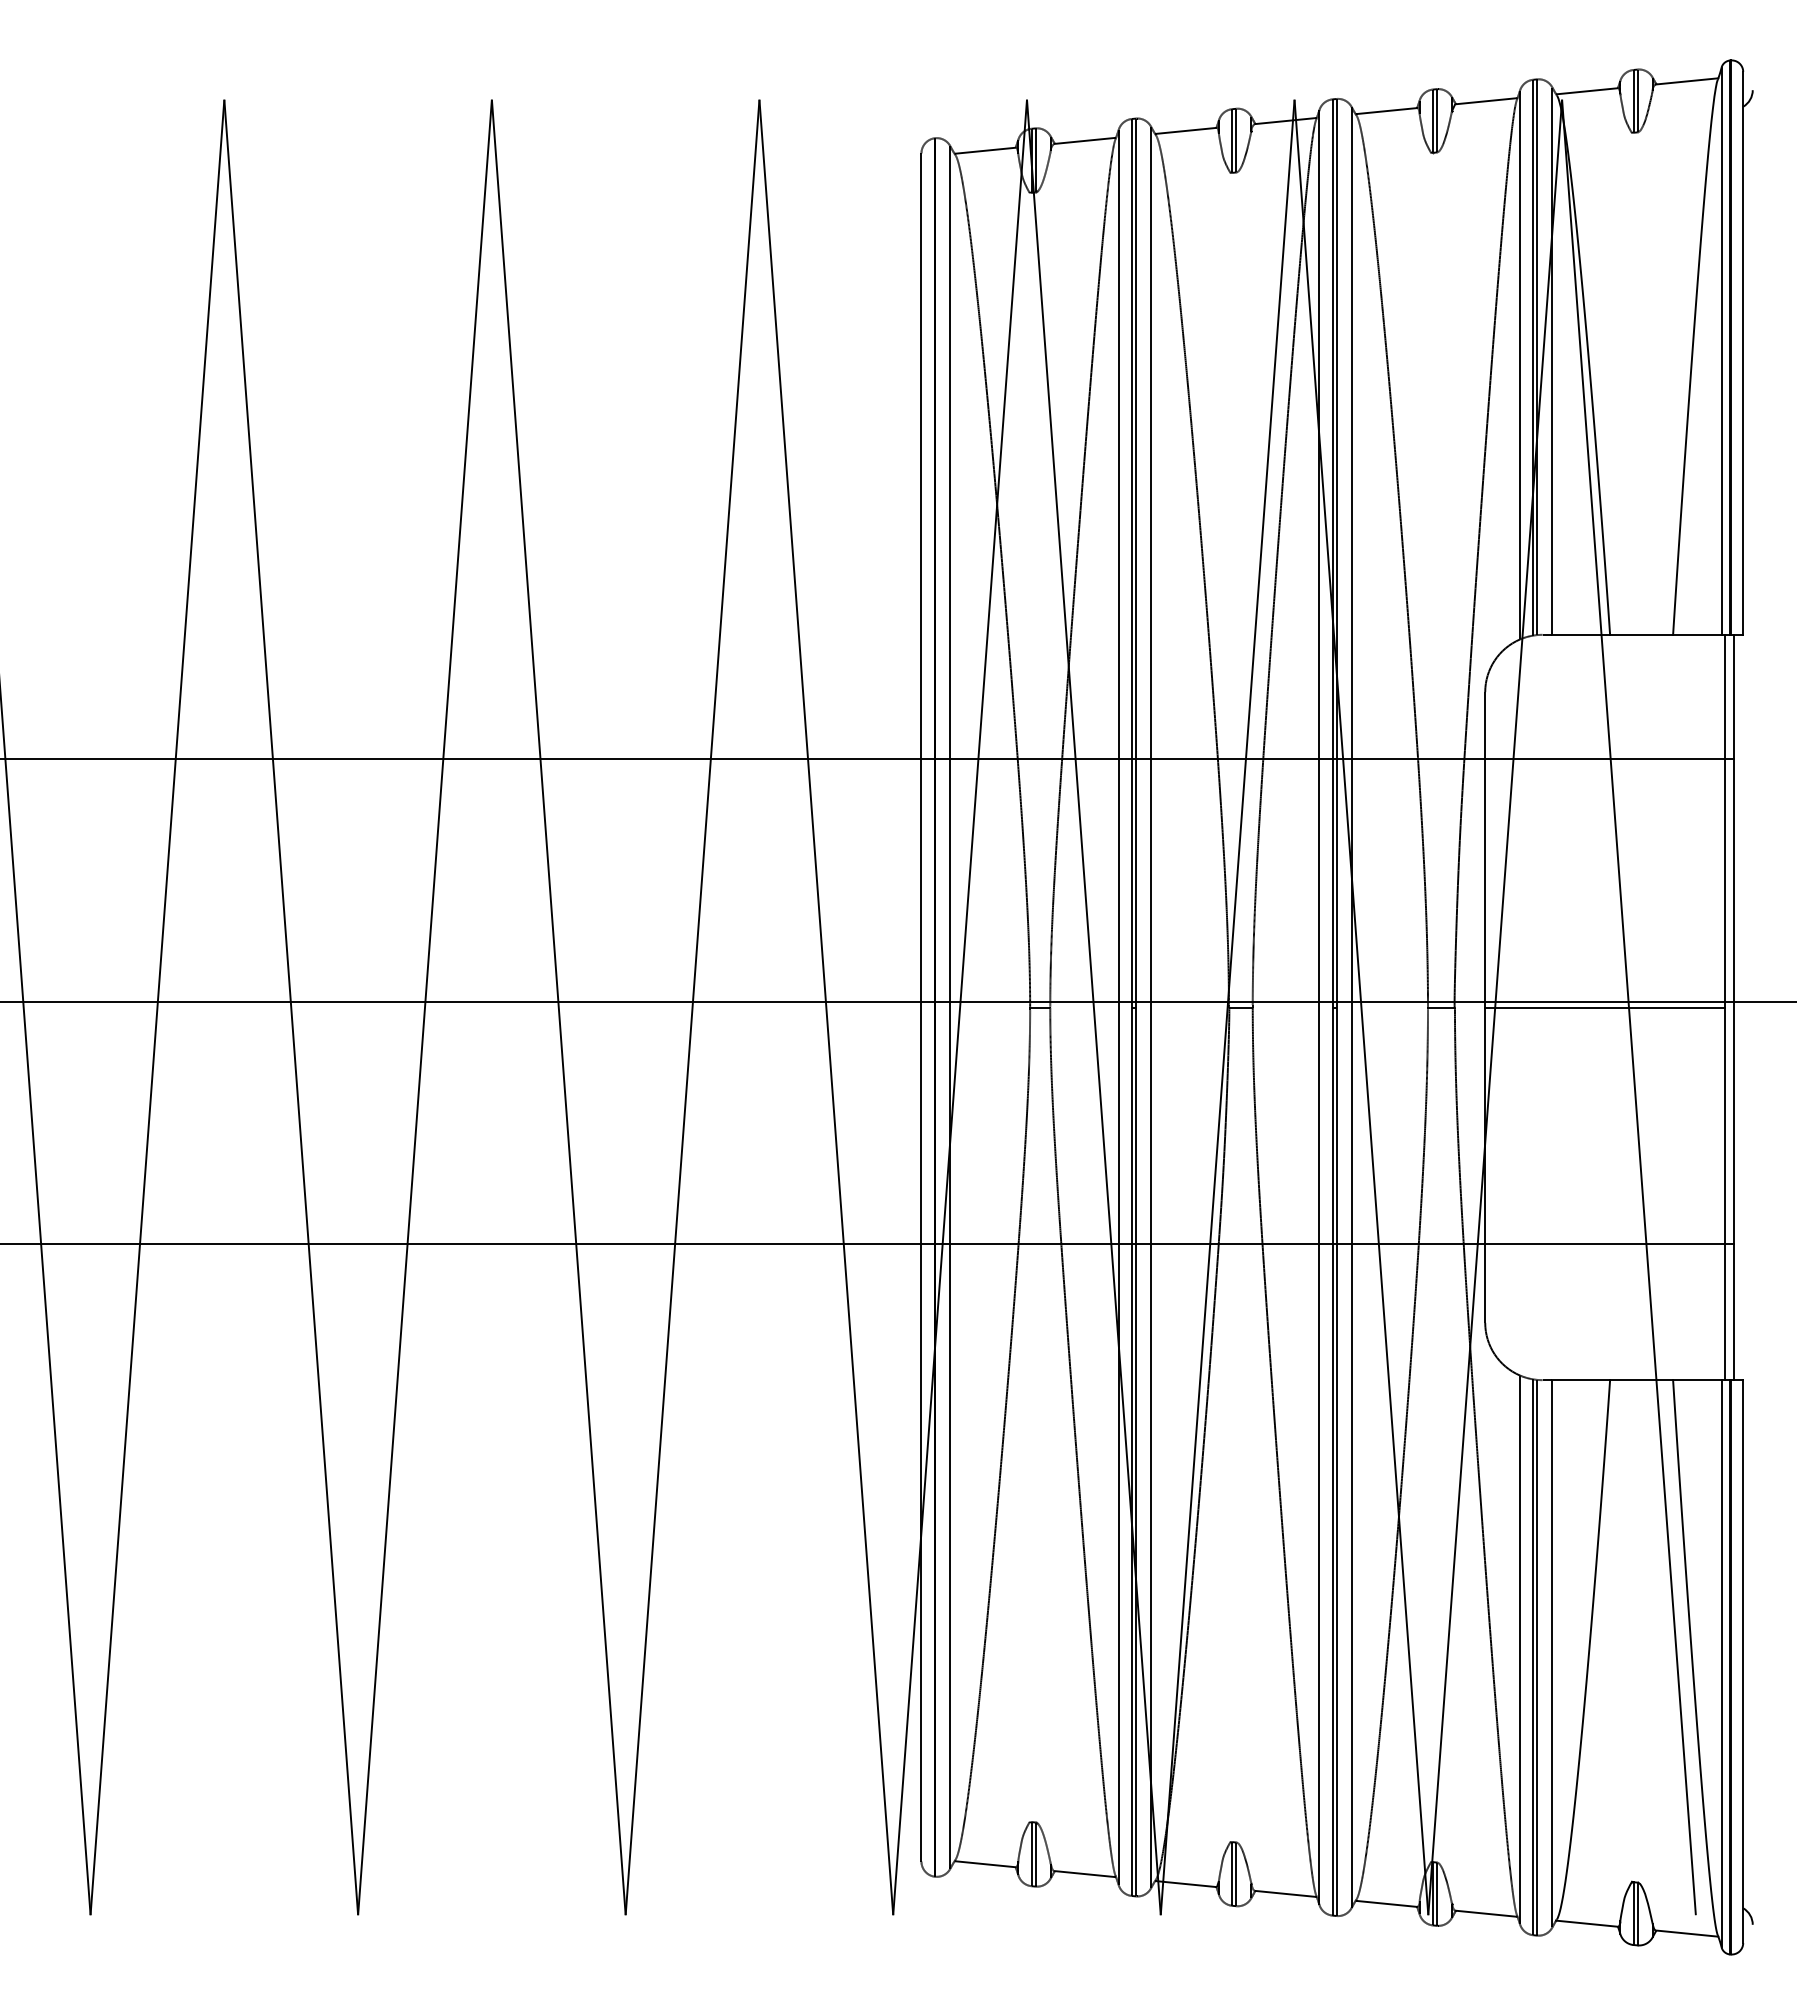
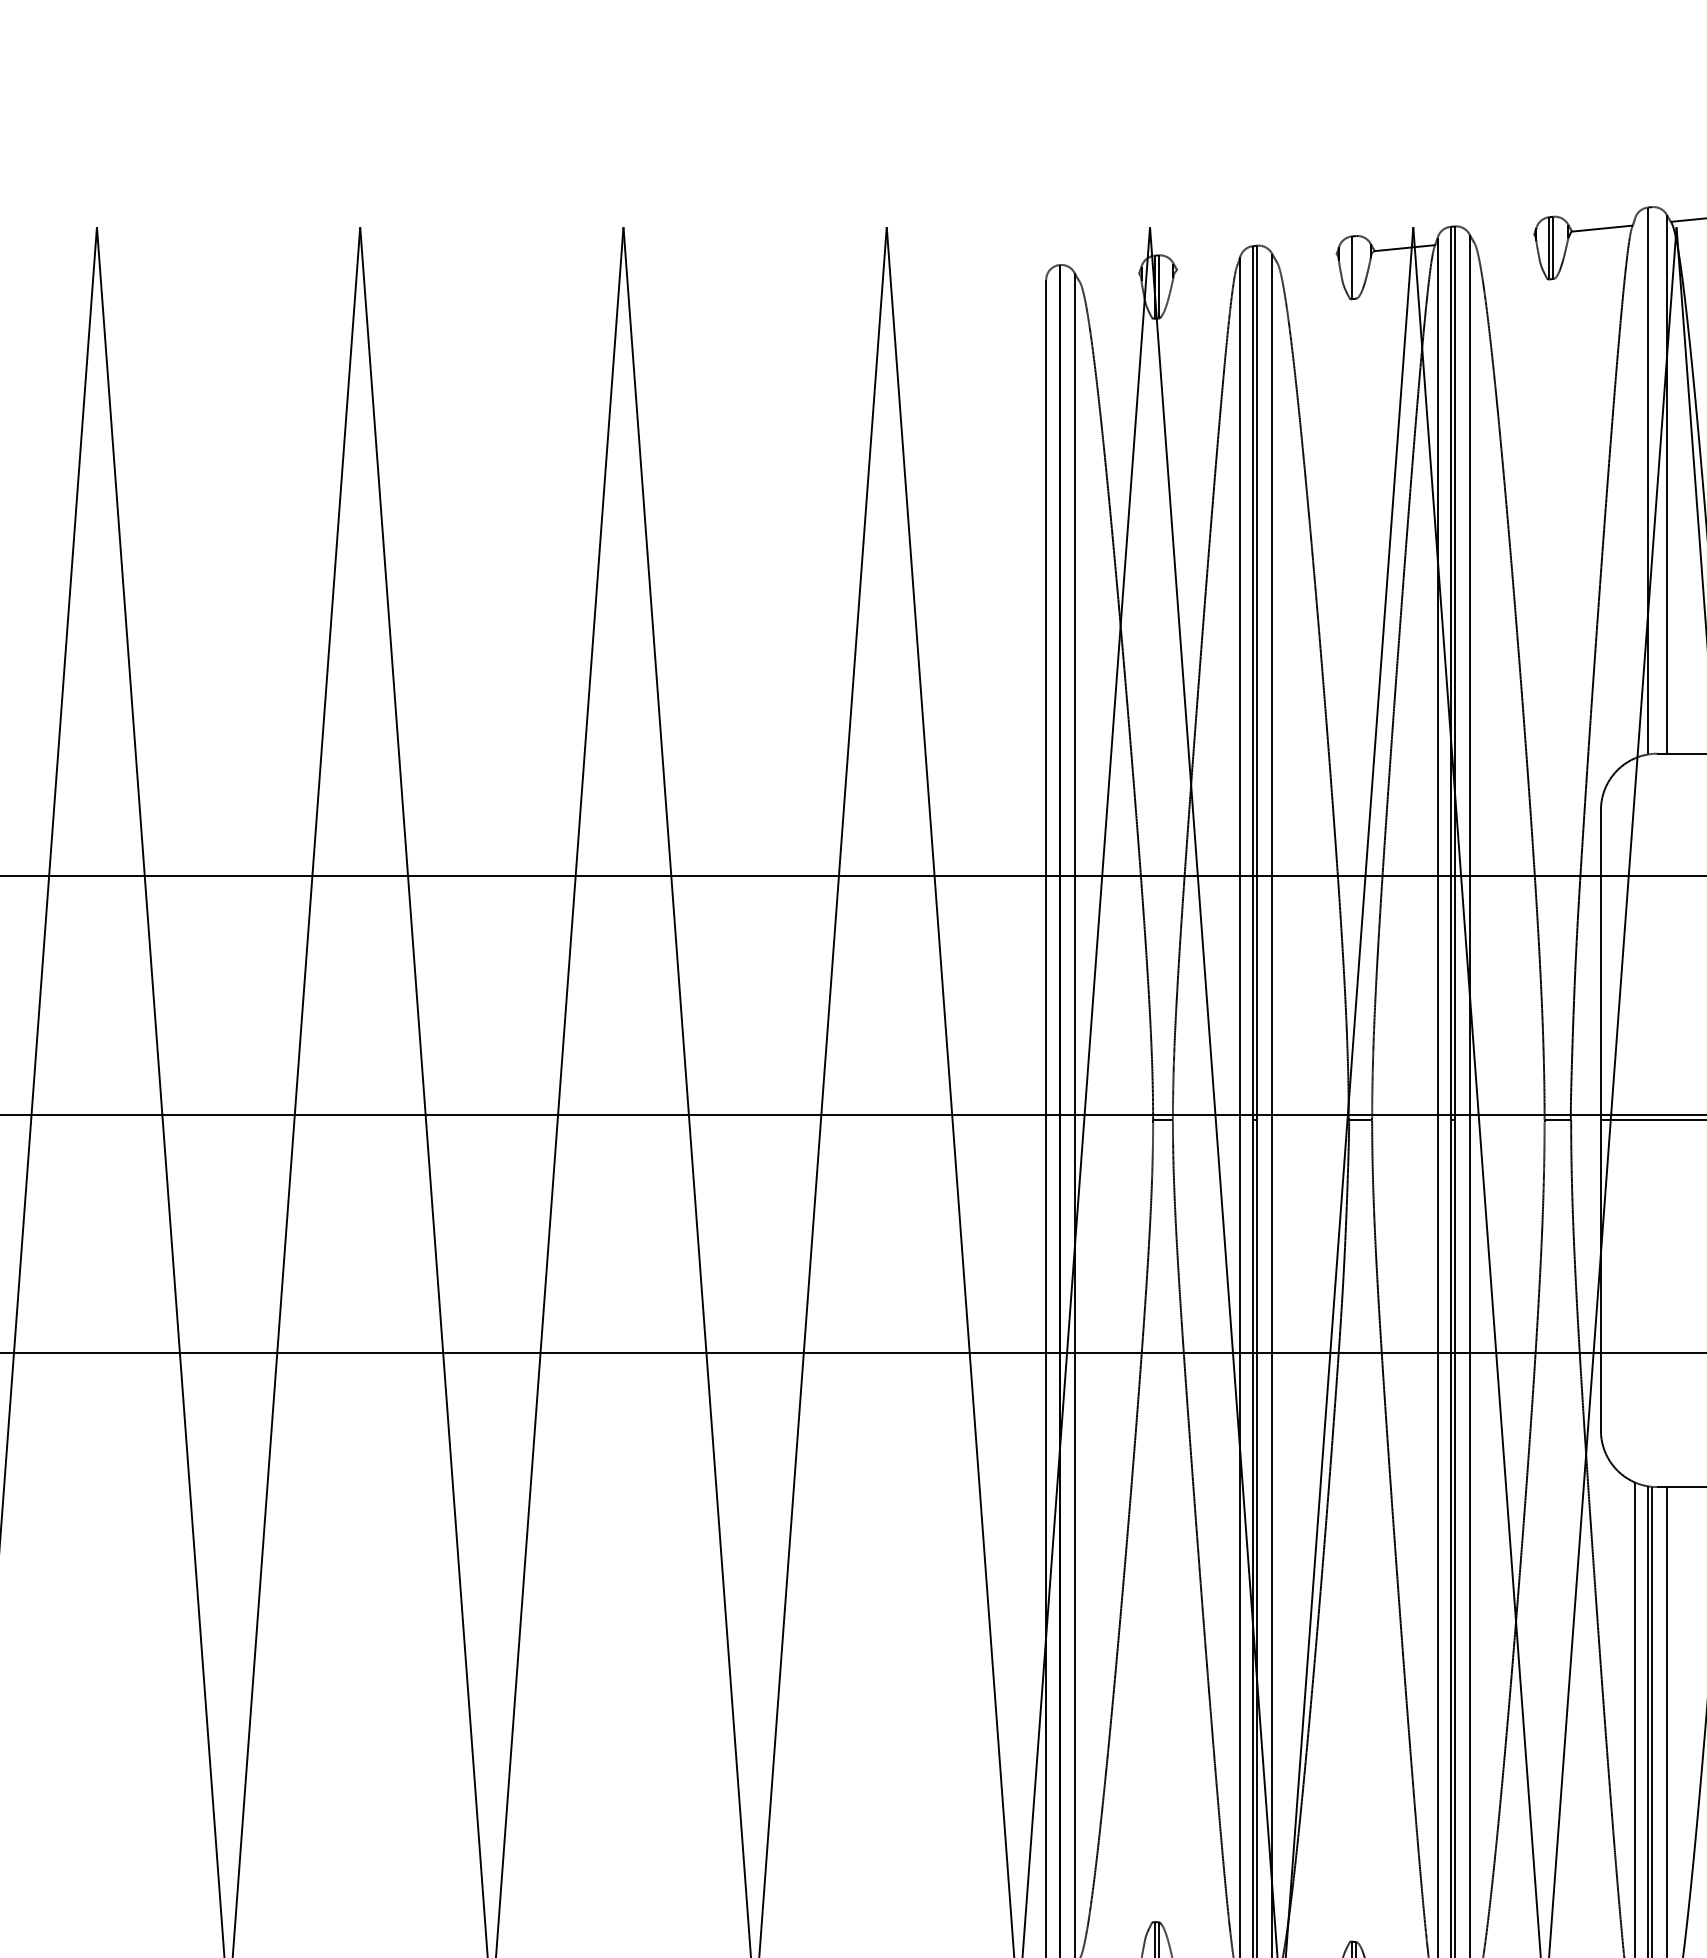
line: (1386, 111) -> (1503, 238), removed
line: (1185, 130) -> (1305, 257), removed
line: (1085, 140) -> (1207, 267), removed
line: (1236, 140) -> (1356, 267), removed
line: (985, 150) -> (1109, 277), removed
line: (1537, 357) -> (1652, 480), removed
line: (1519, 364) -> (1634, 487), removed

